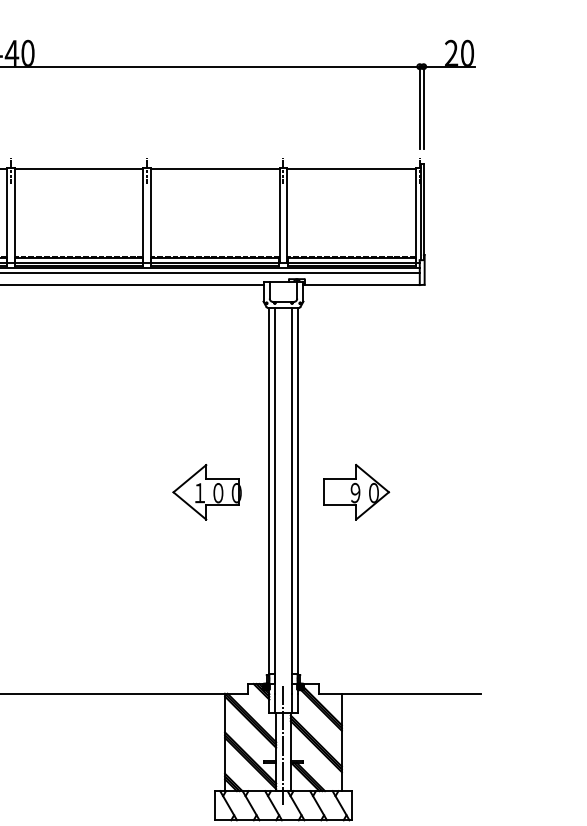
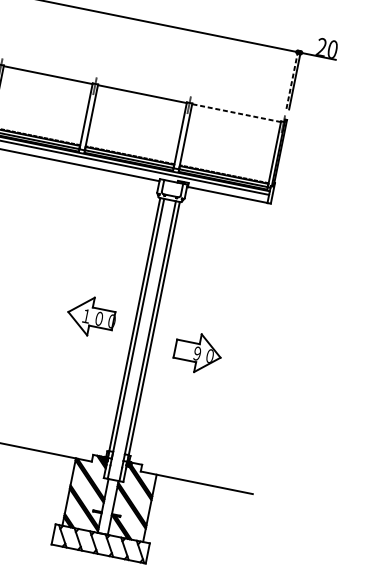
line: (419, 107) -> (292, 80), solid -> dashed
line: (351, 168) -> (236, 113), solid -> dashed
part: (356, 492) -> (198, 353), moved
line: (283, 745) -> (109, 502), removed

